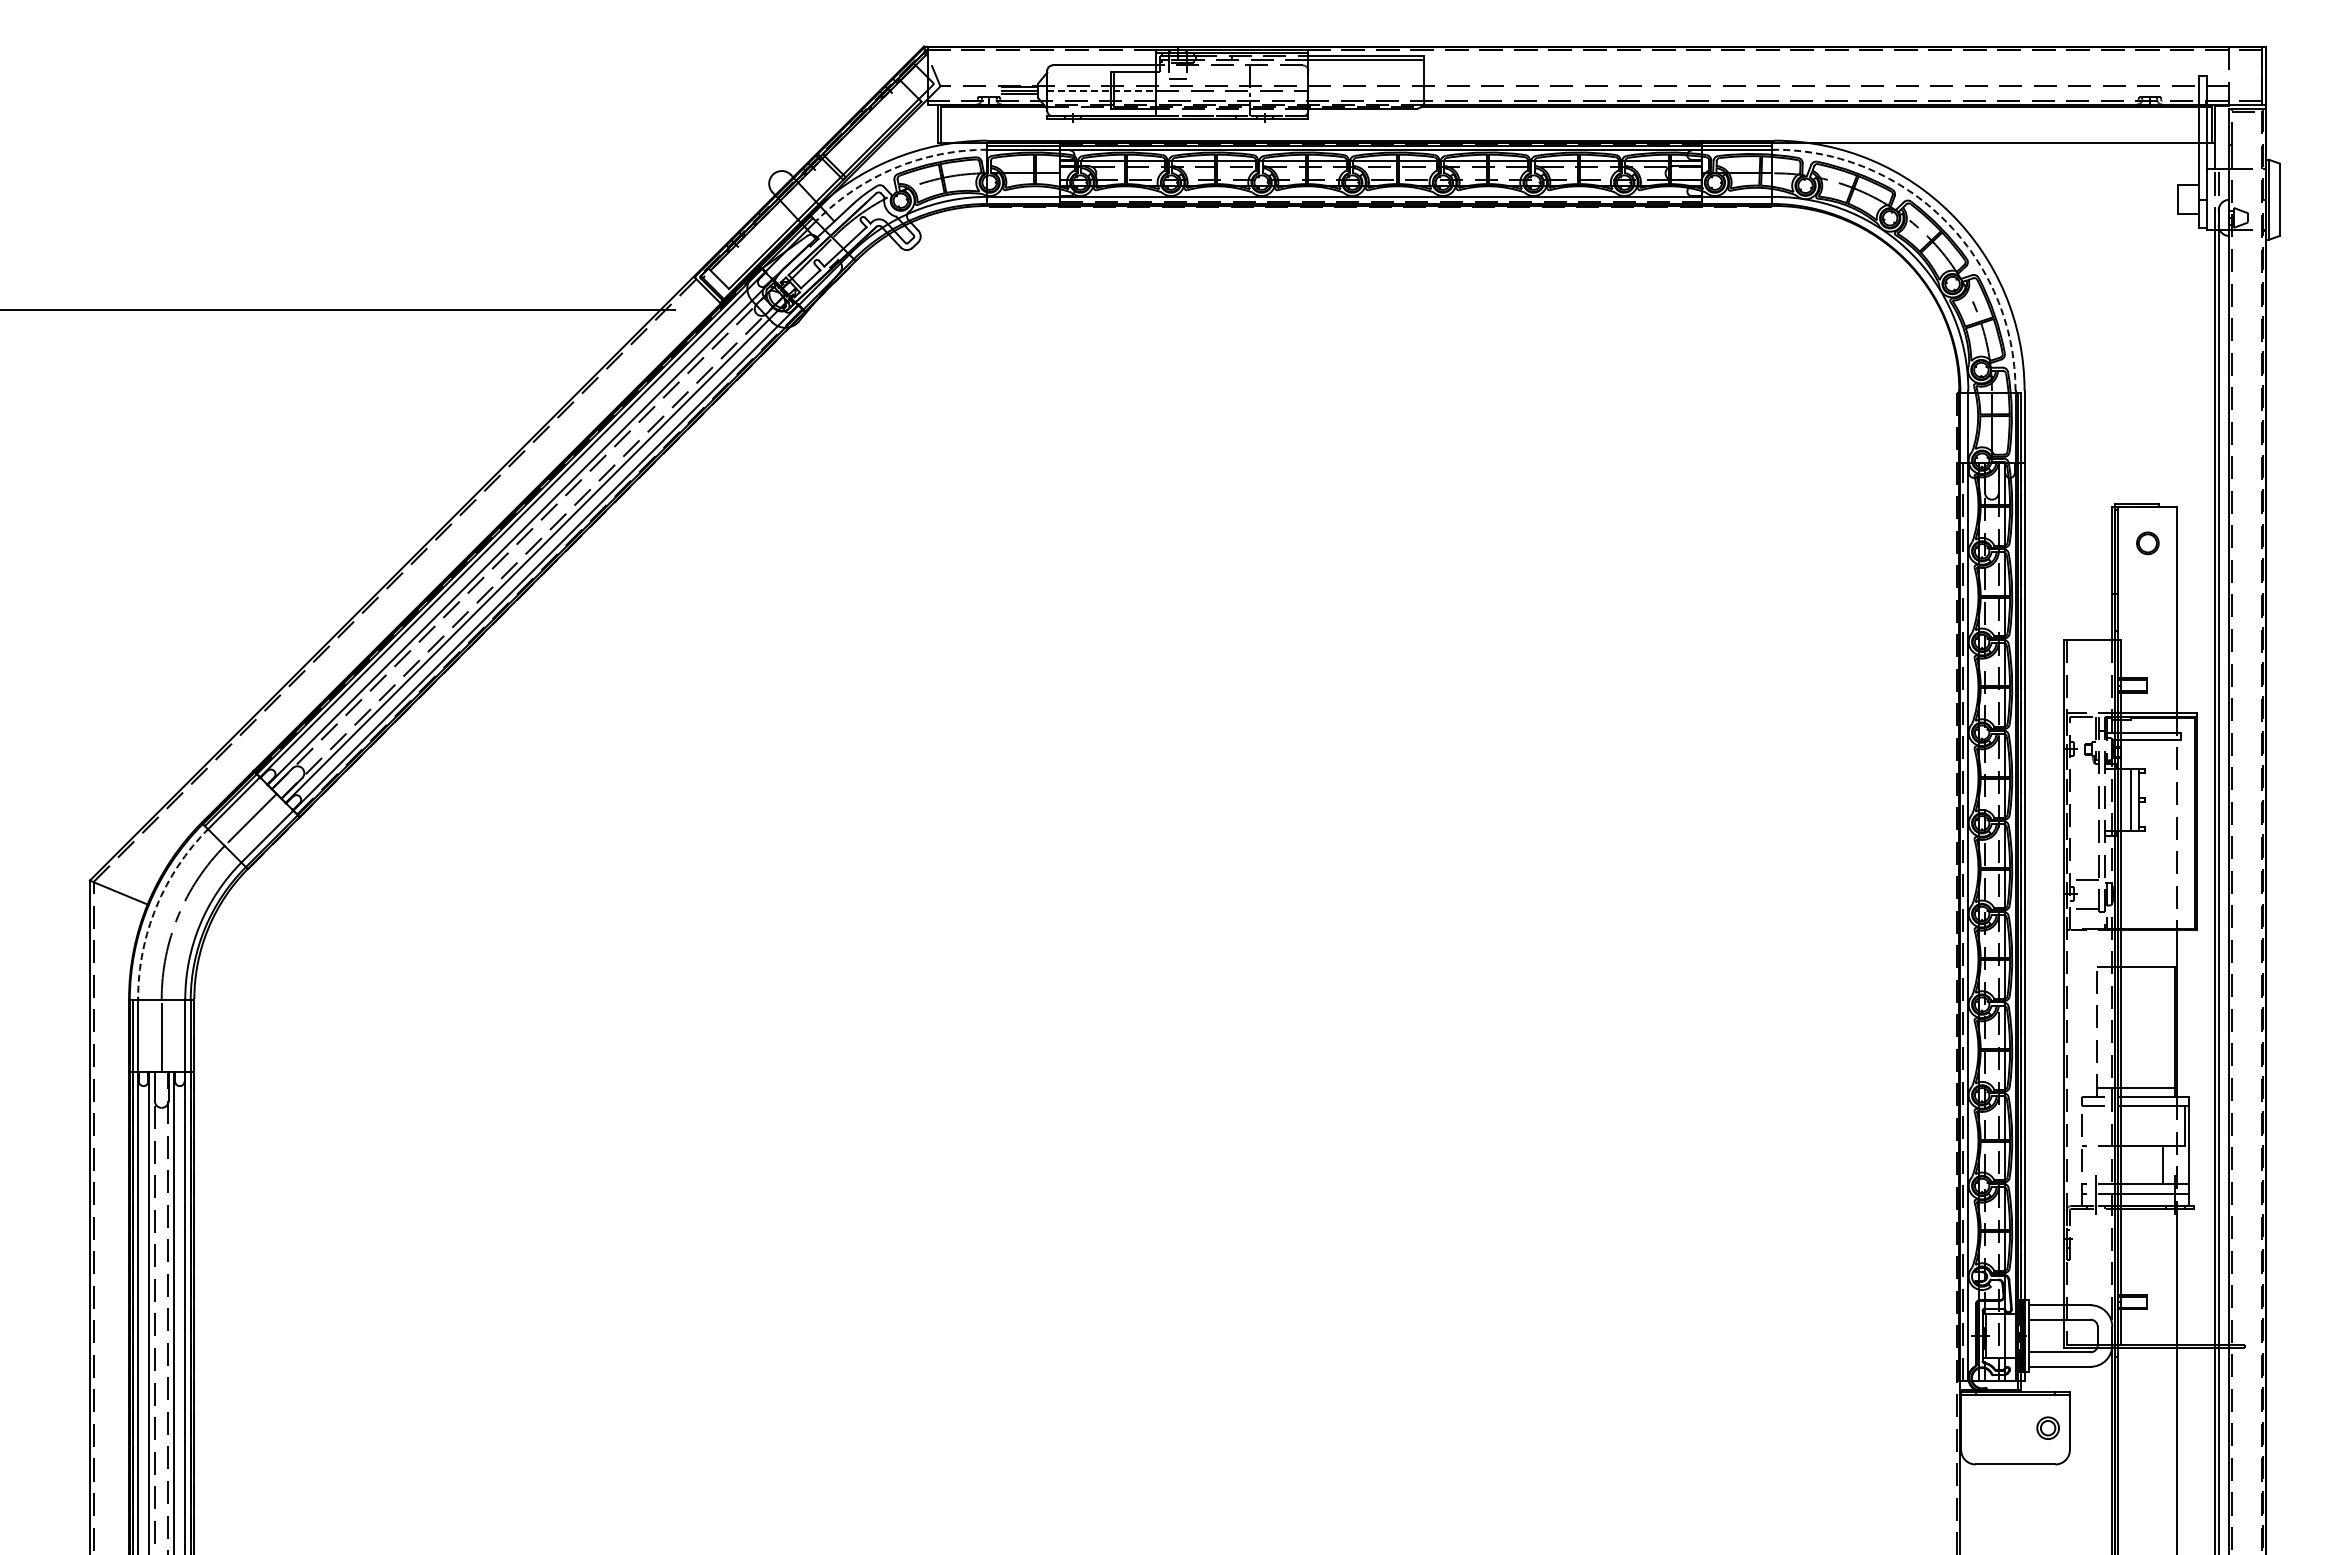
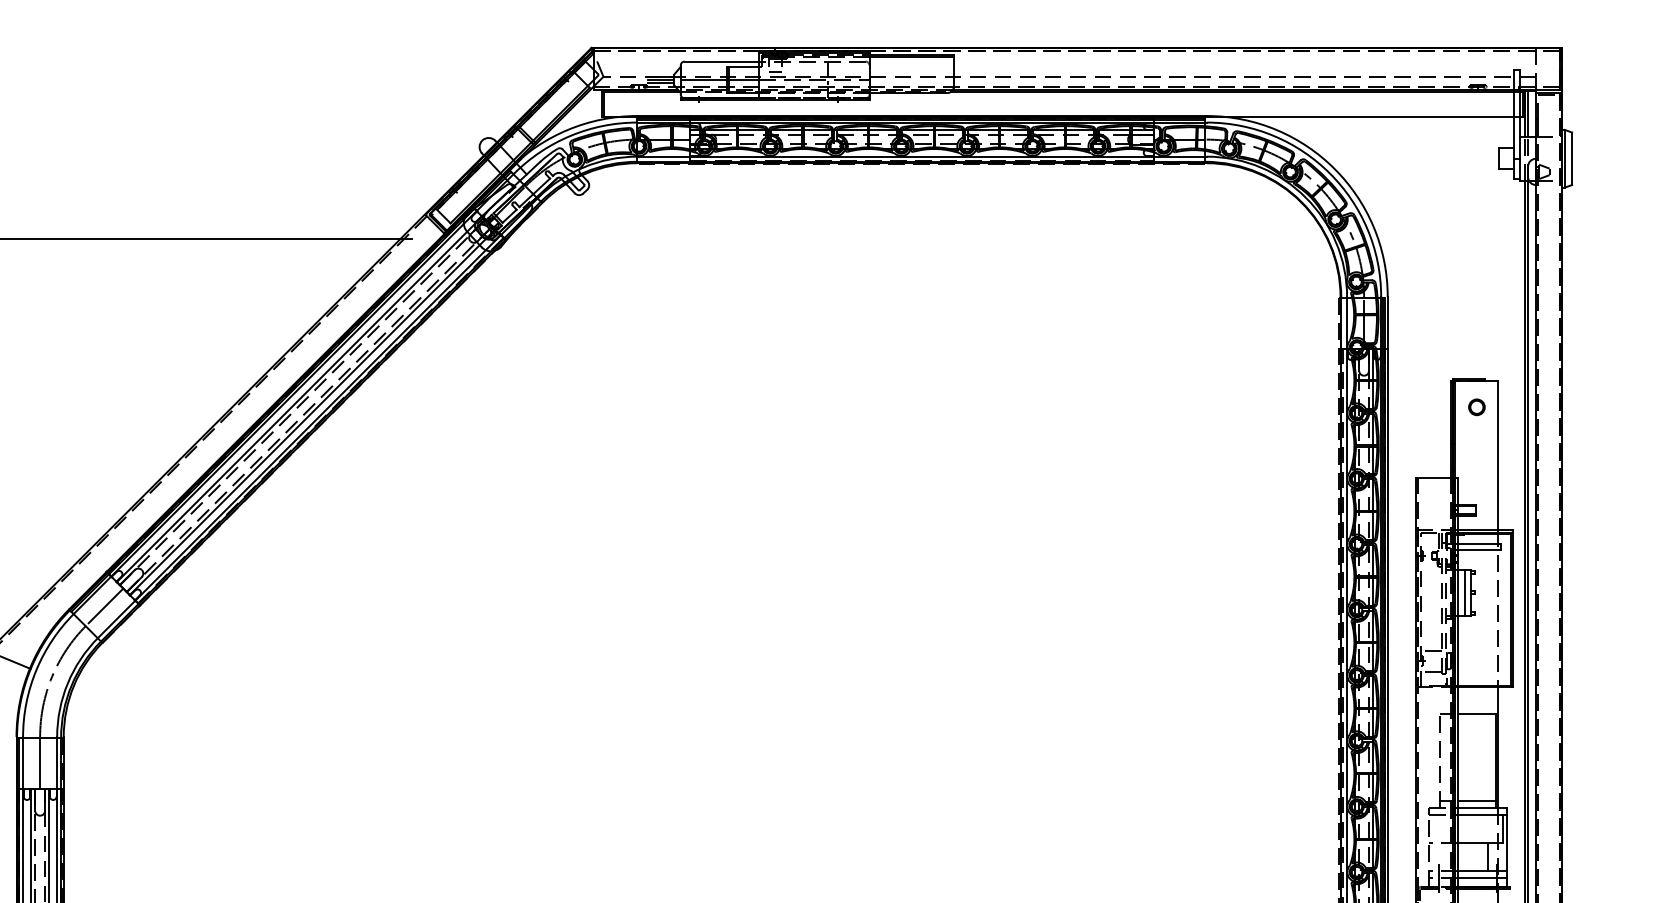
line: (1102, 90) -> (720, 79), dashed -> solid
line: (2218, 137) -> (1528, 113), added
arc: (895, 168) -> (570, 136), dashed -> solid
arc: (1944, 220) -> (1329, 173), dashed -> solid
arc: (156, 906) -> (36, 670), dashed -> solid

